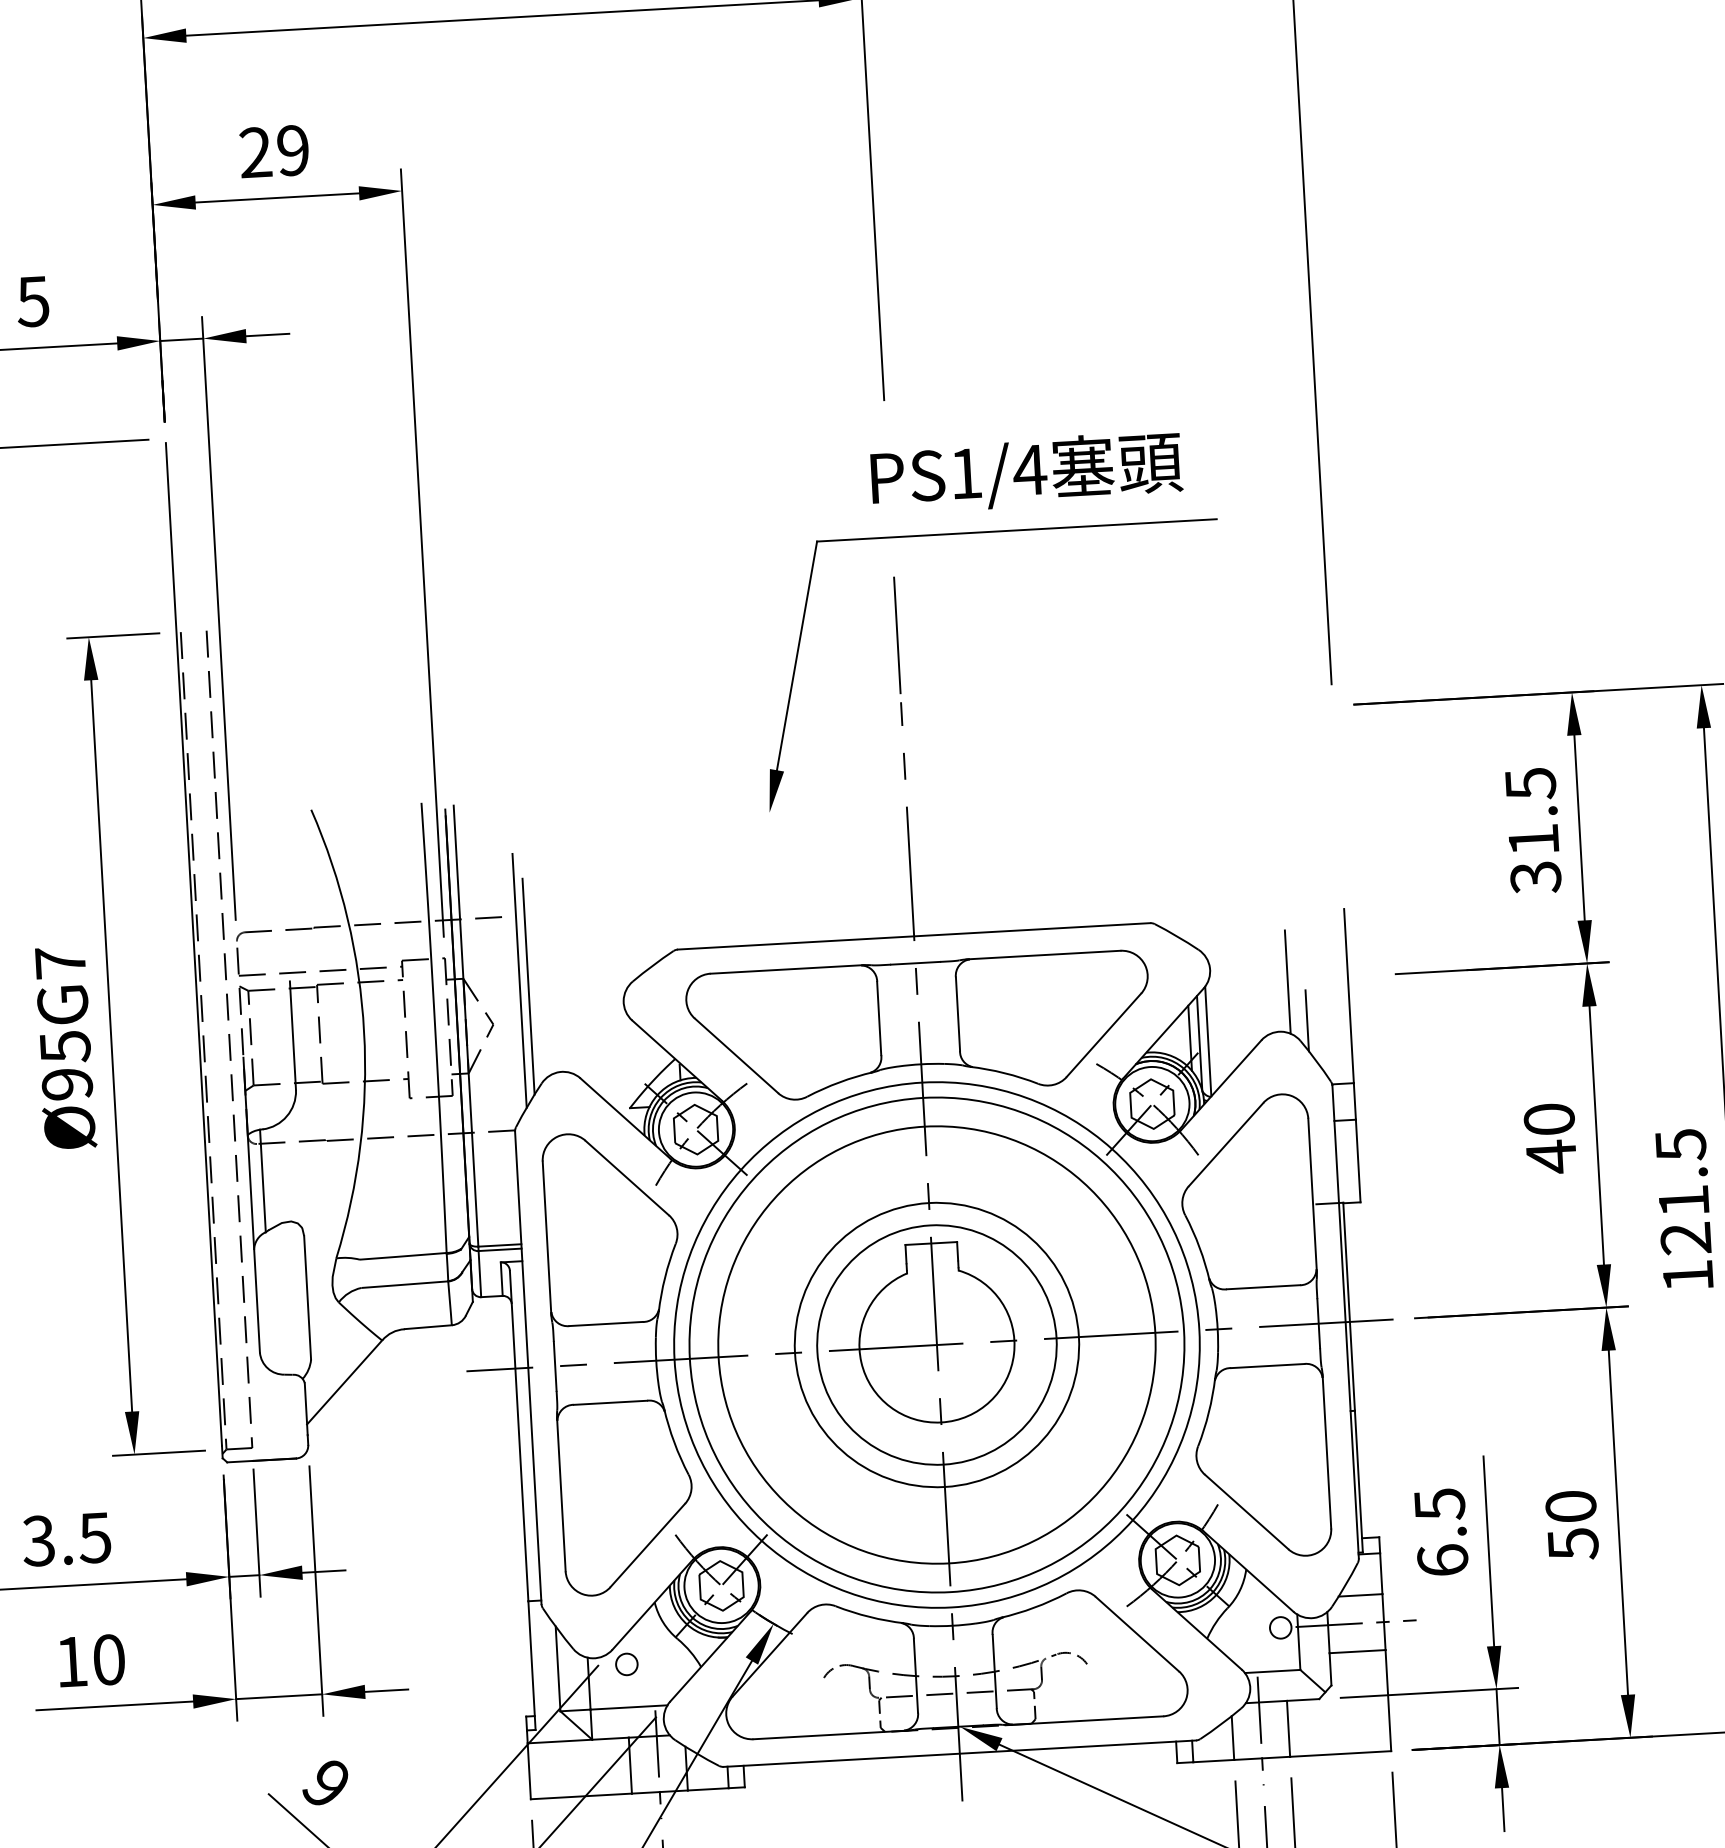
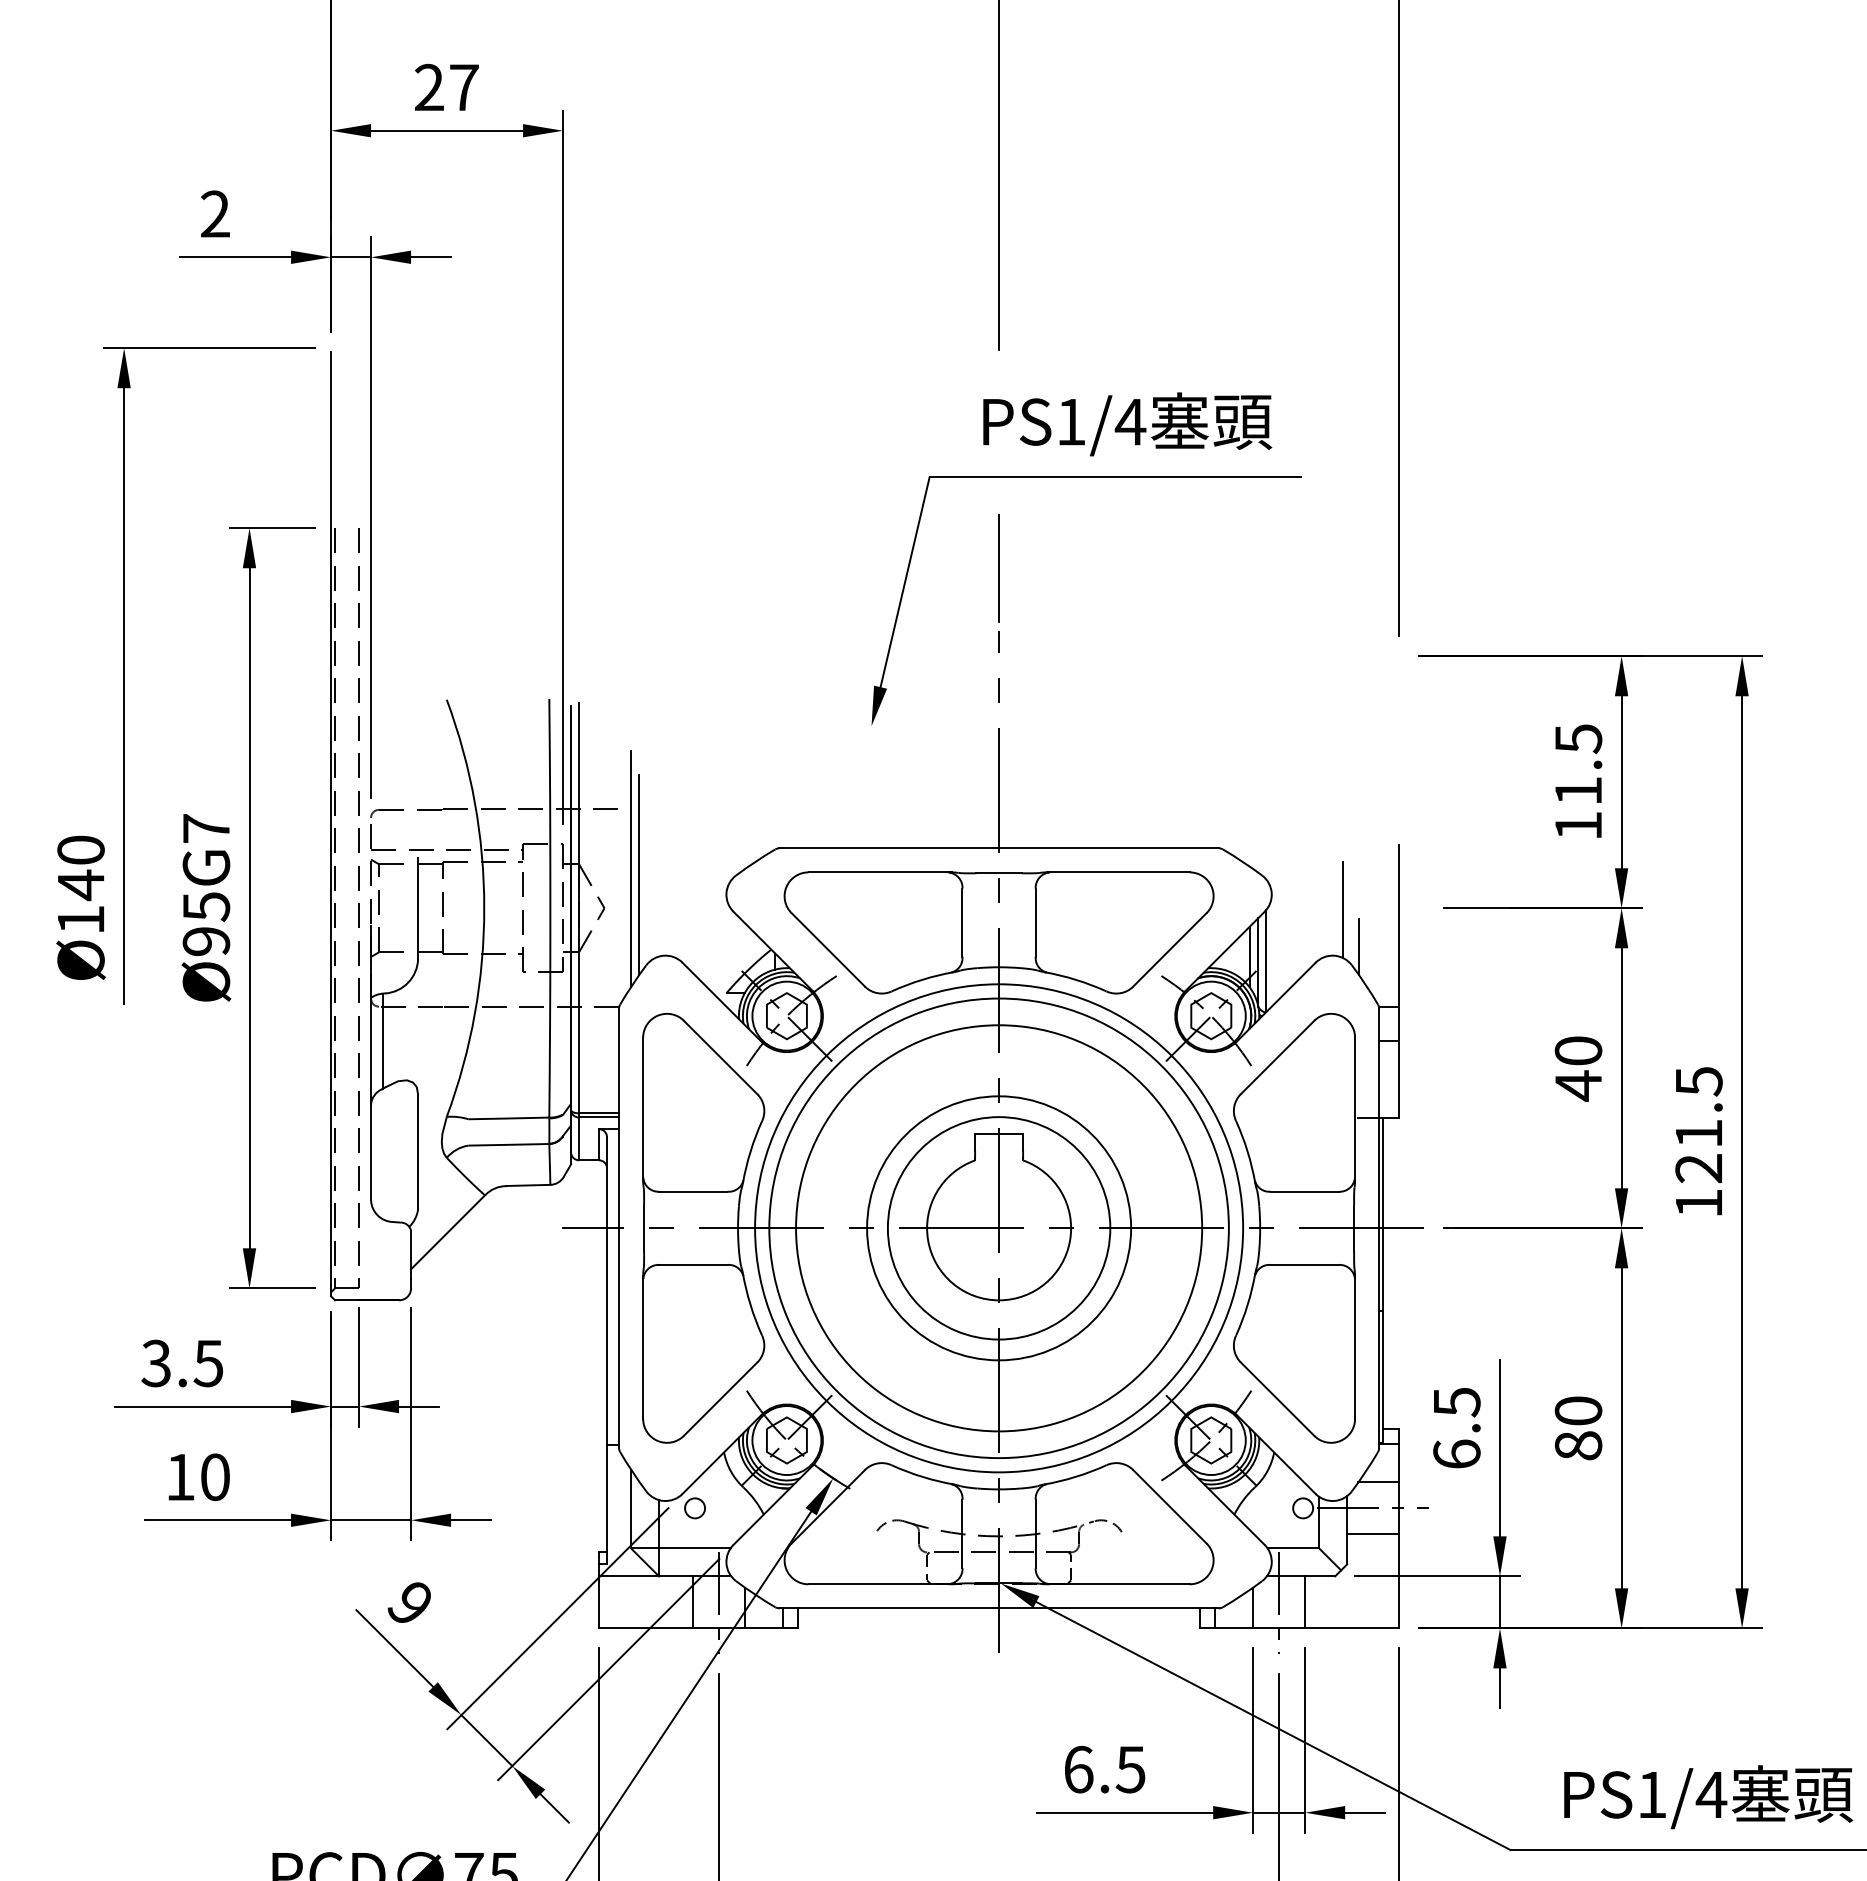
text: (292, 150) -> (463, 87), 29 -> 27
text: (32, 300) -> (214, 213), 5 -> 2
text: (1535, 878) -> (1578, 826), 31.5 -> 11.5
text: (1573, 1544) -> (1578, 1446), 50 -> 80

